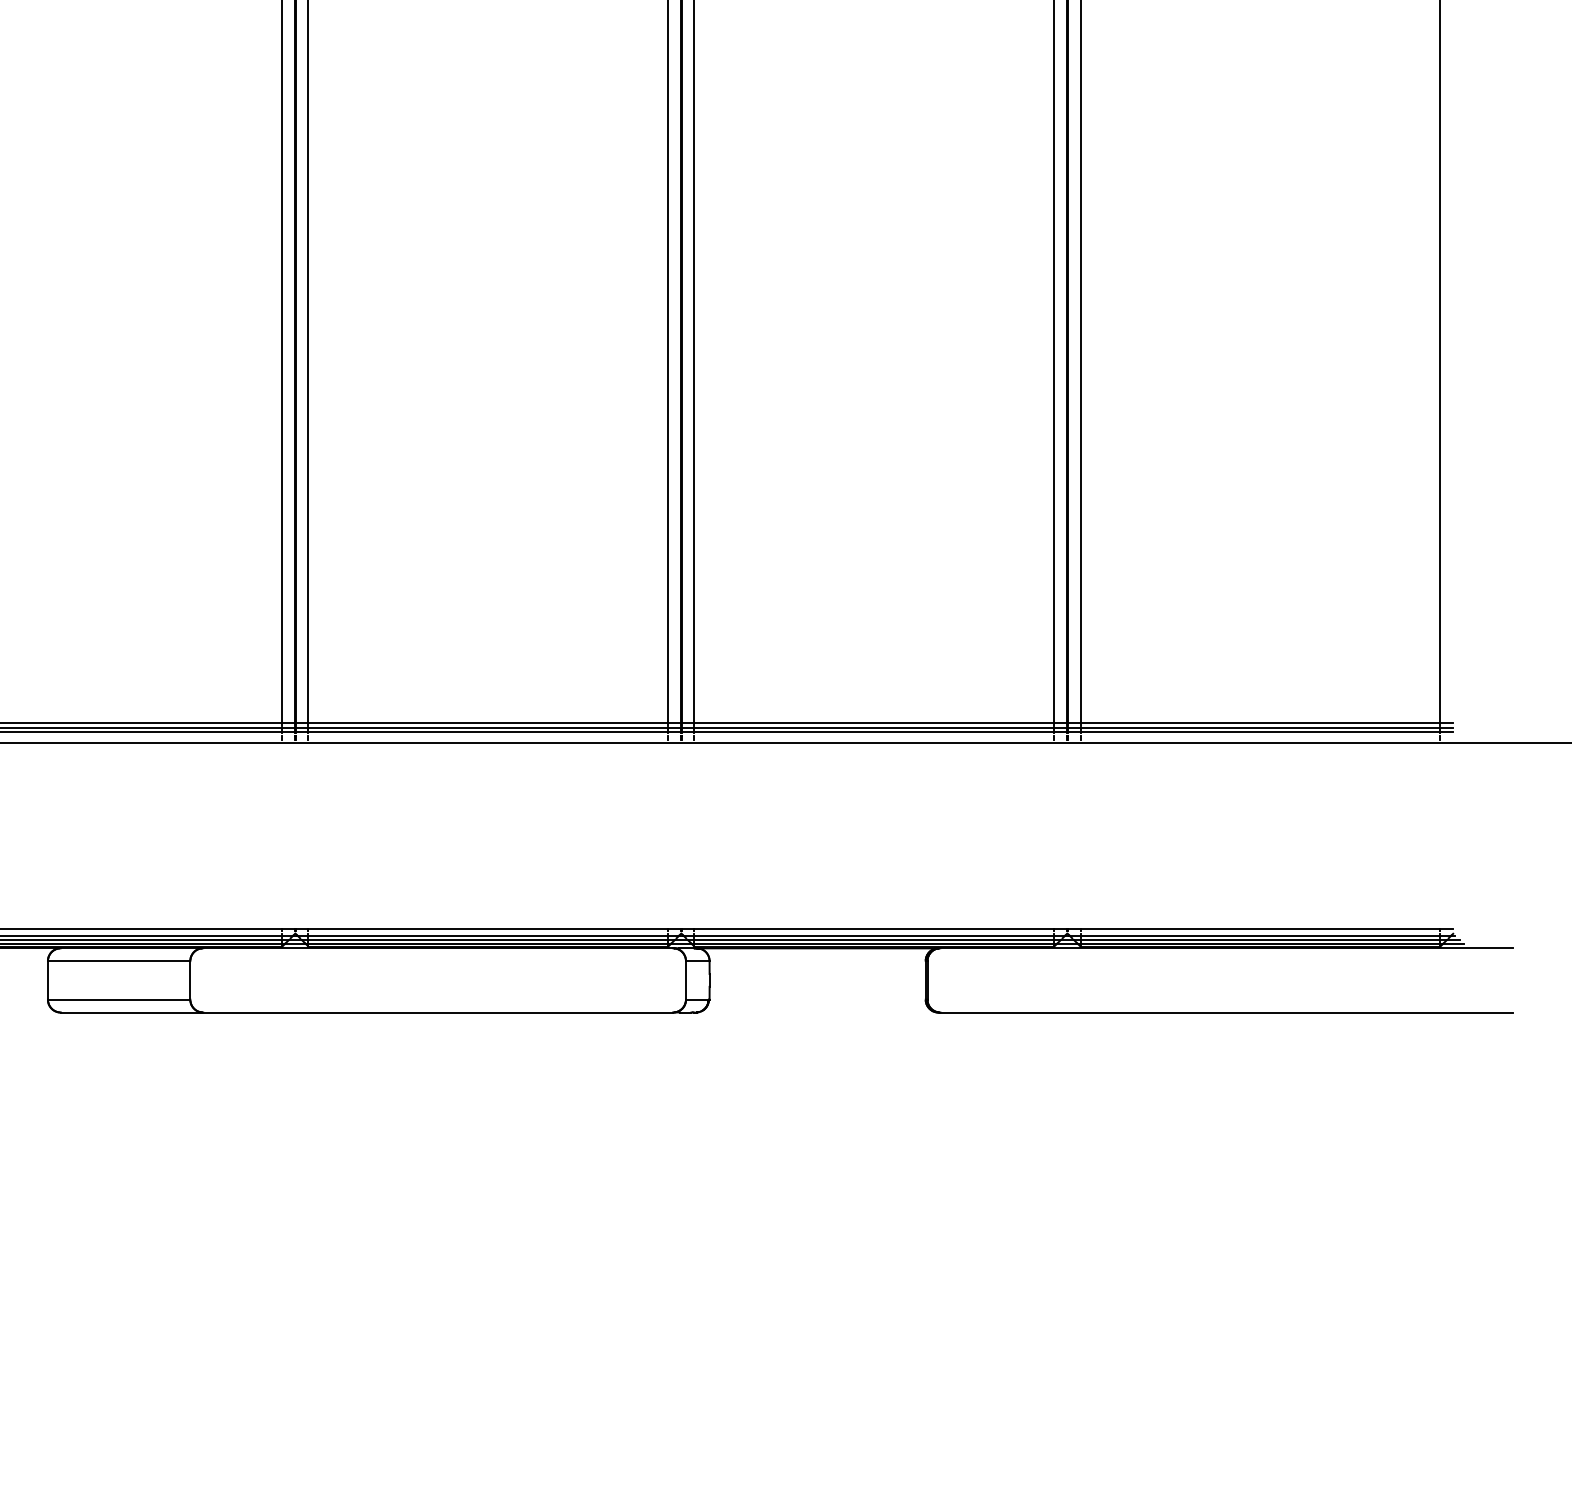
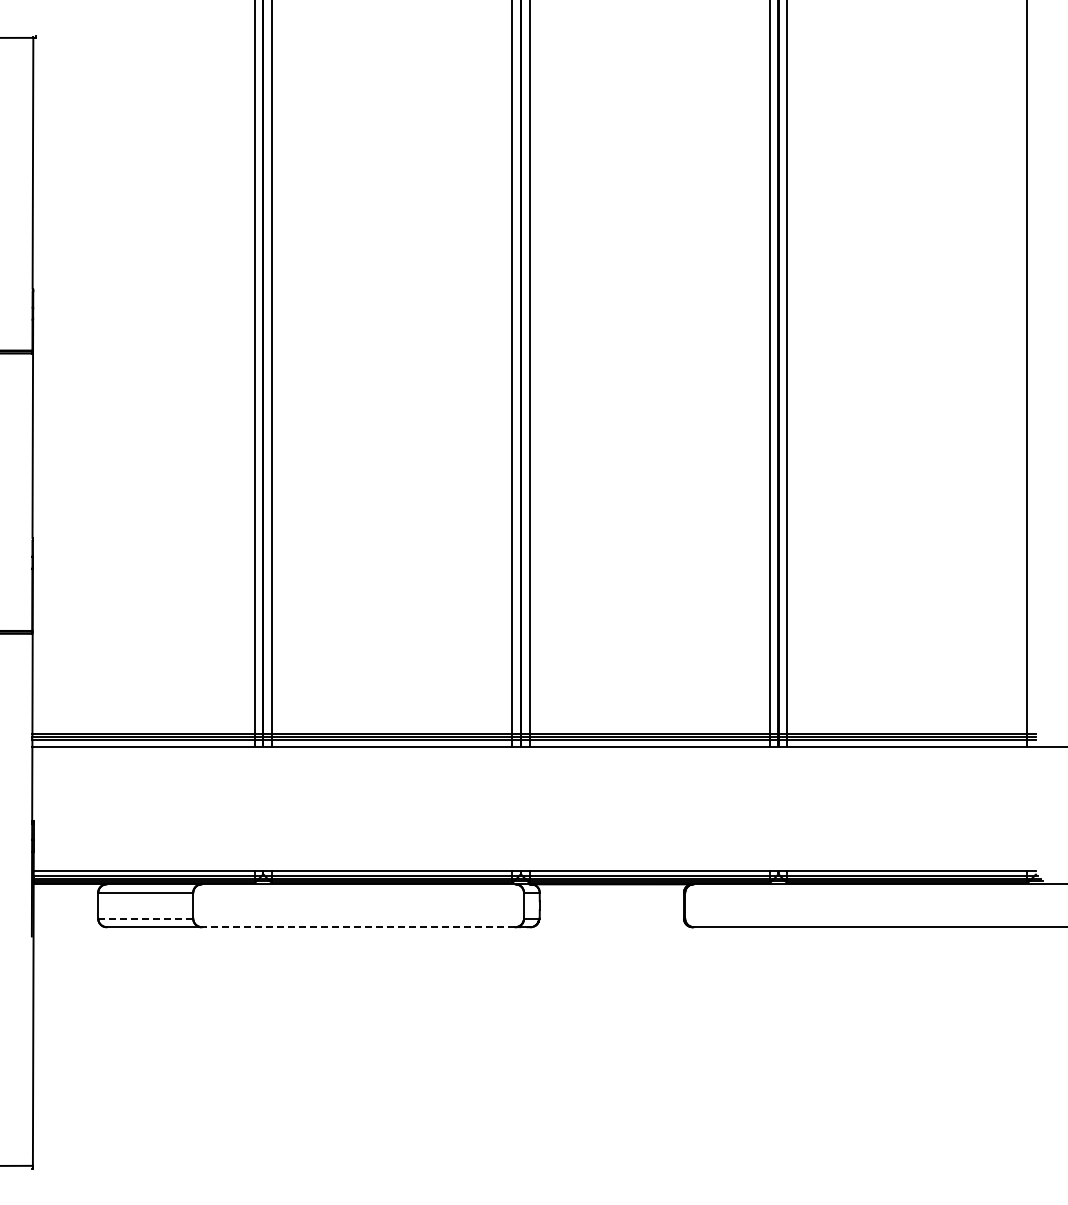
line: (118, 999) -> (145, 918), solid -> dashed
line: (437, 1012) -> (358, 927), solid -> dashed

